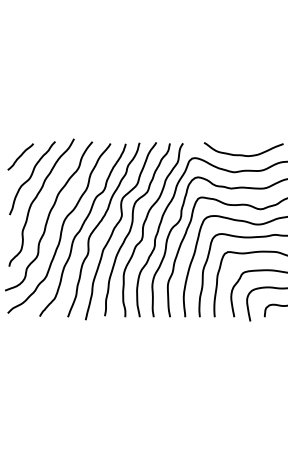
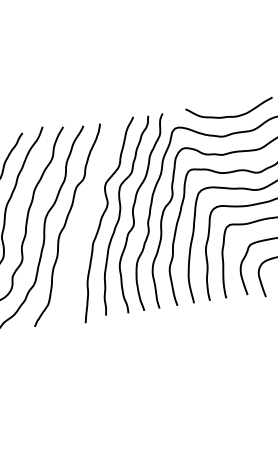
curve: (98, 226) -> (83, 218), removed

